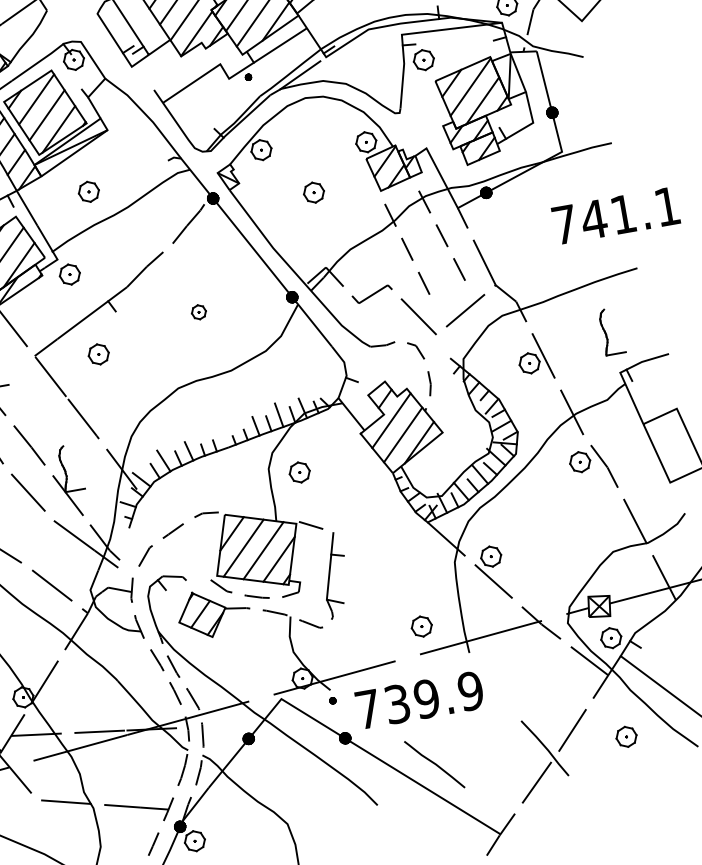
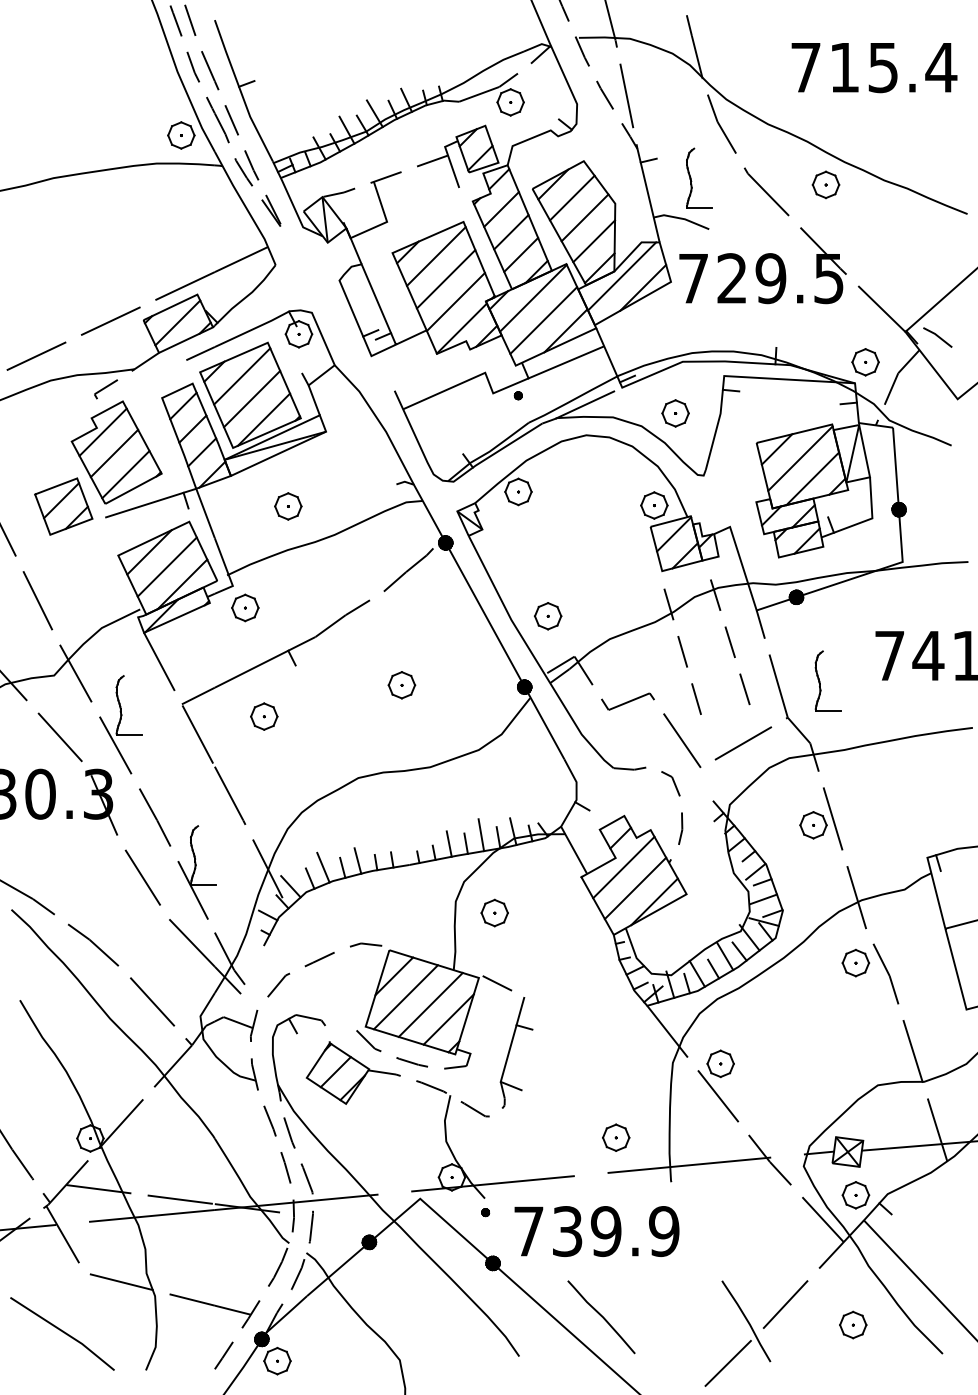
part: (423, 60) -> (675, 413), moved
part: (313, 192) -> (547, 616), moved
part: (198, 312) -> (401, 685), size x1.43
part: (606, 332) -> (820, 681), moved

